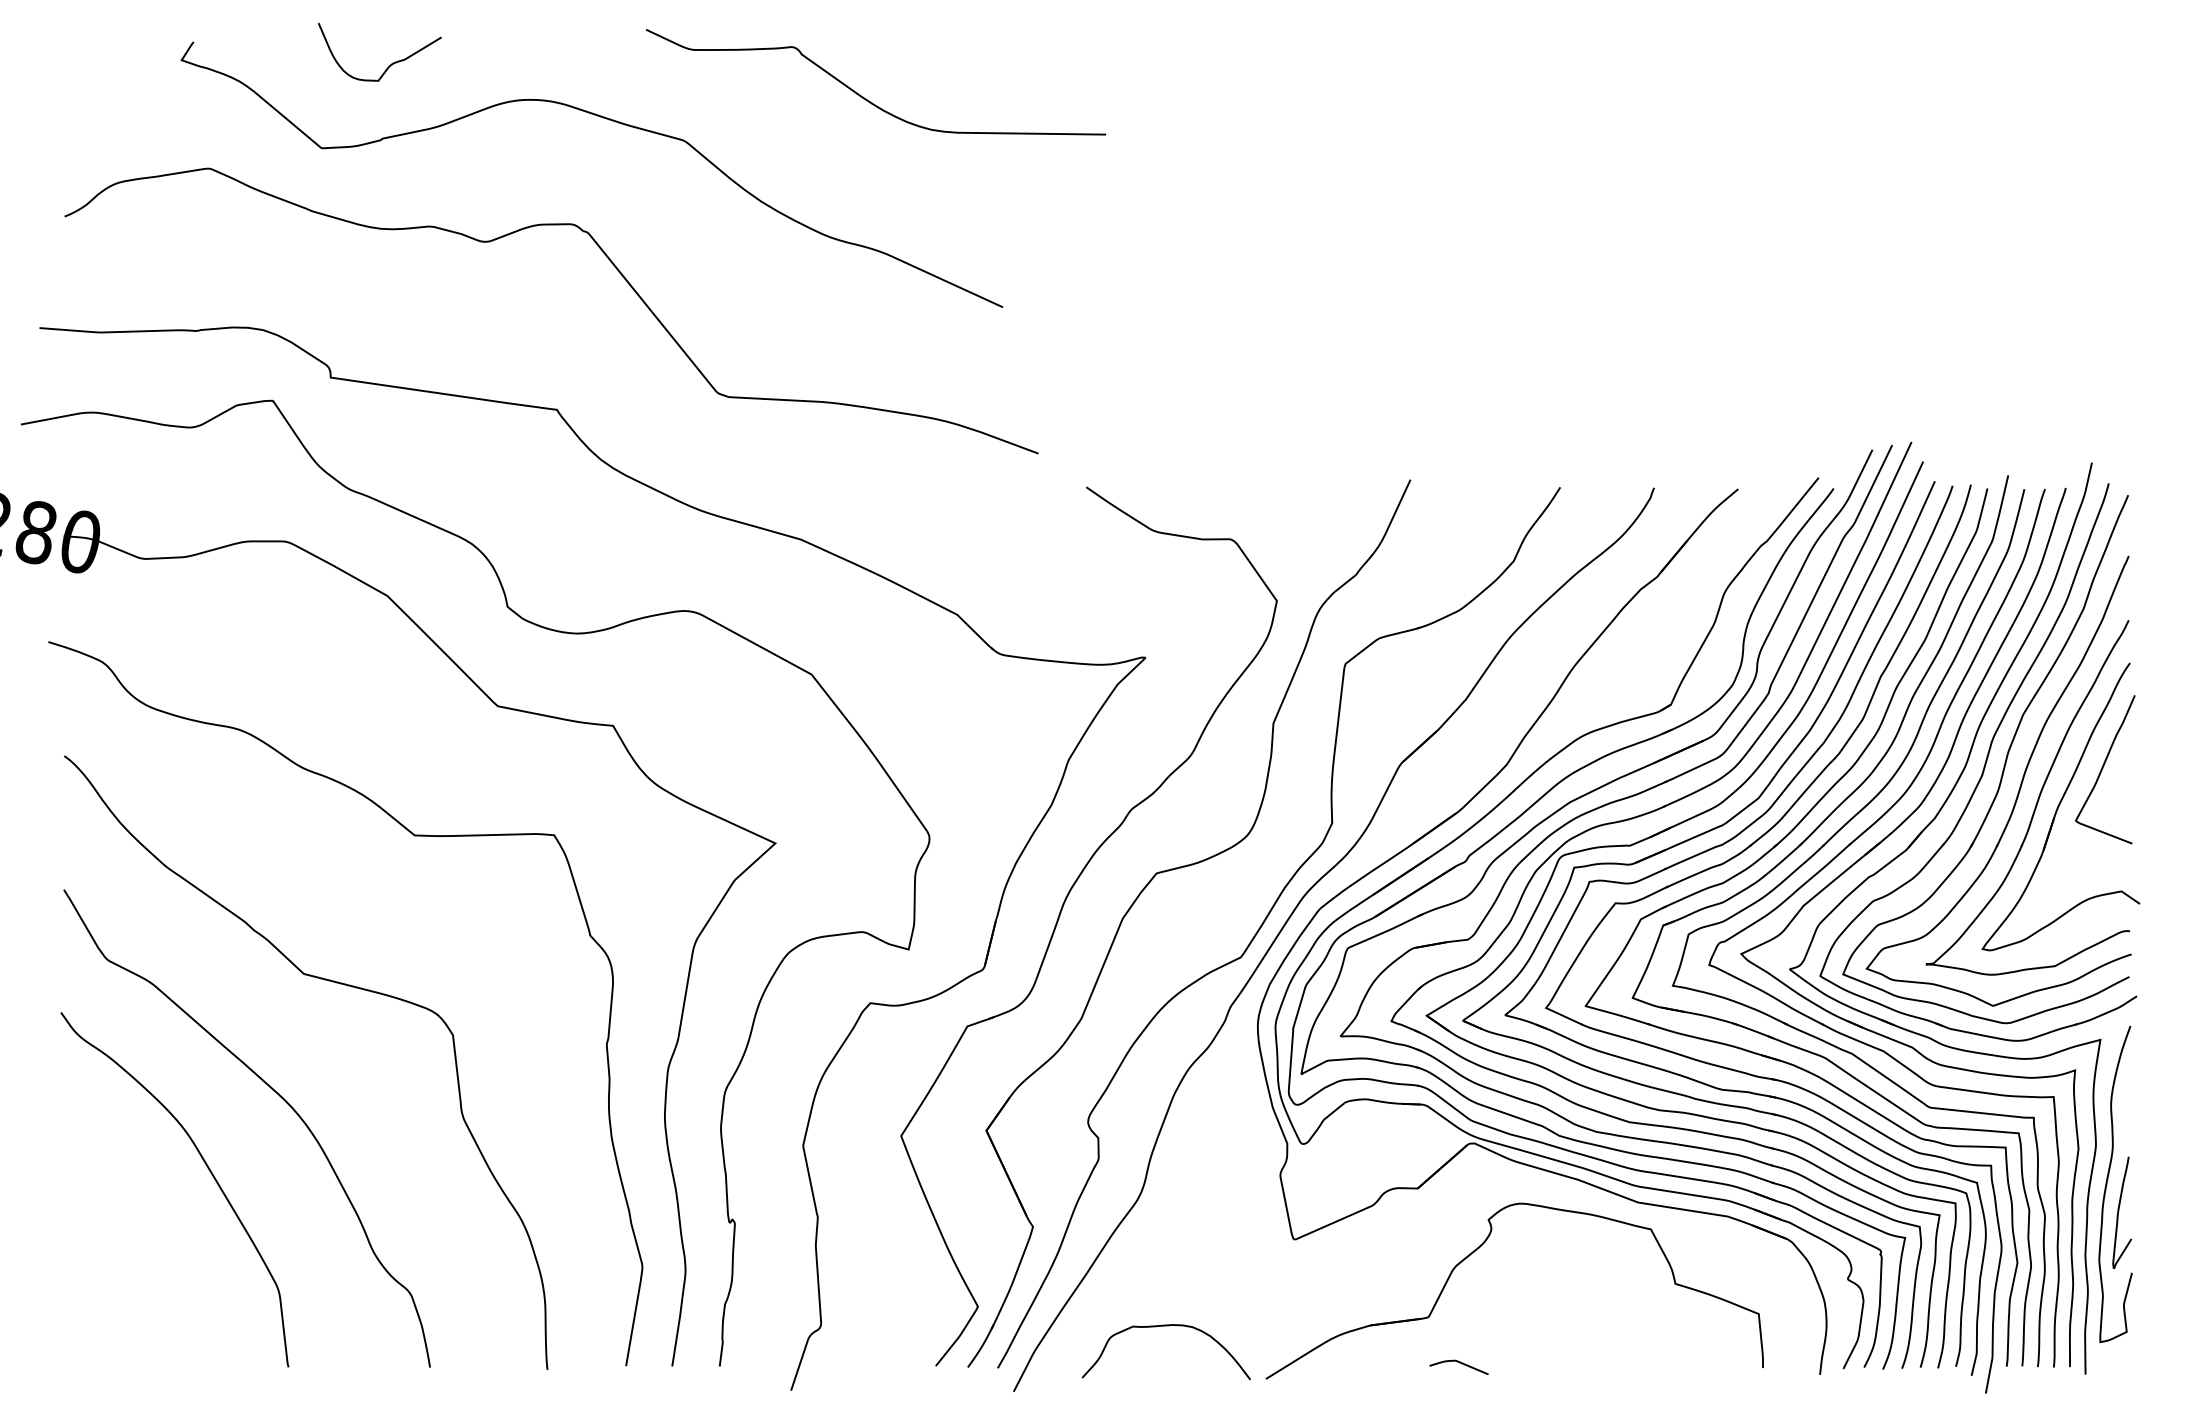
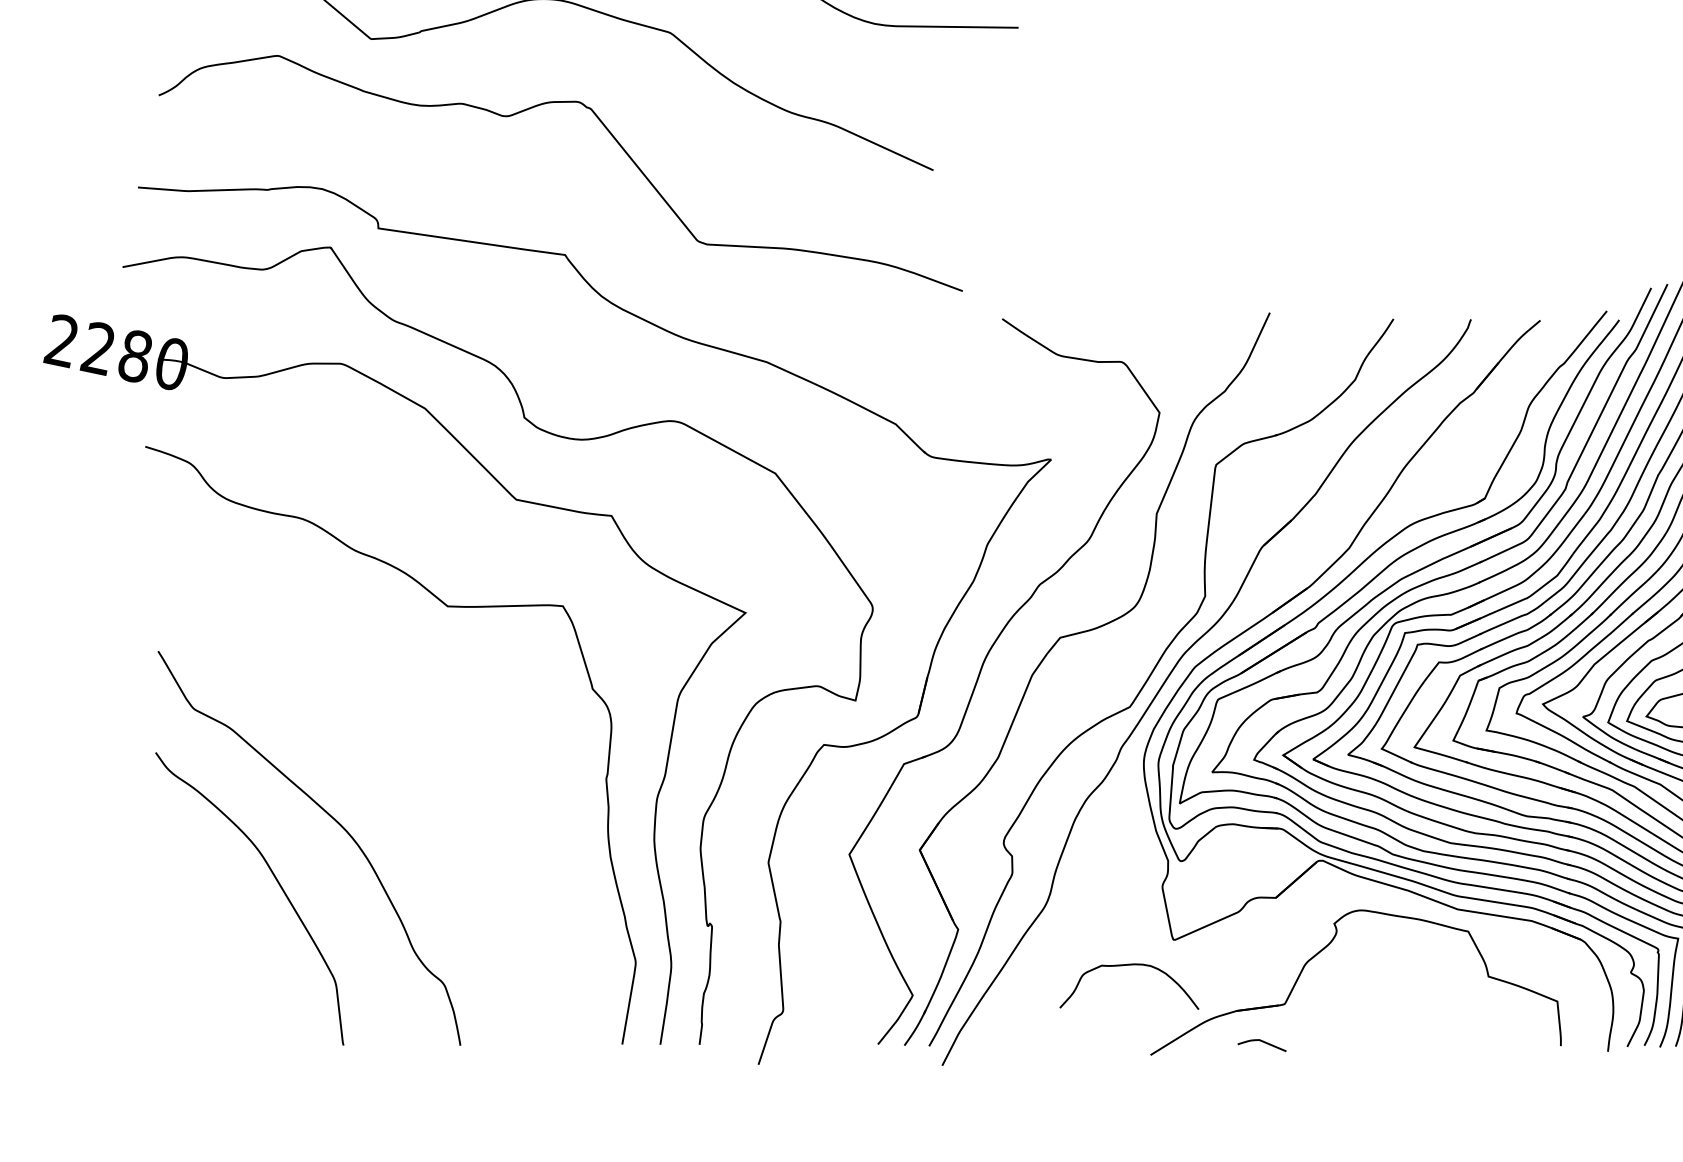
curve: (328, 981) -> (376, 726), removed
curve: (1165, 1326) -> (1128, 965), moved
curve: (1459, 1363) -> (1262, 1042), moved

